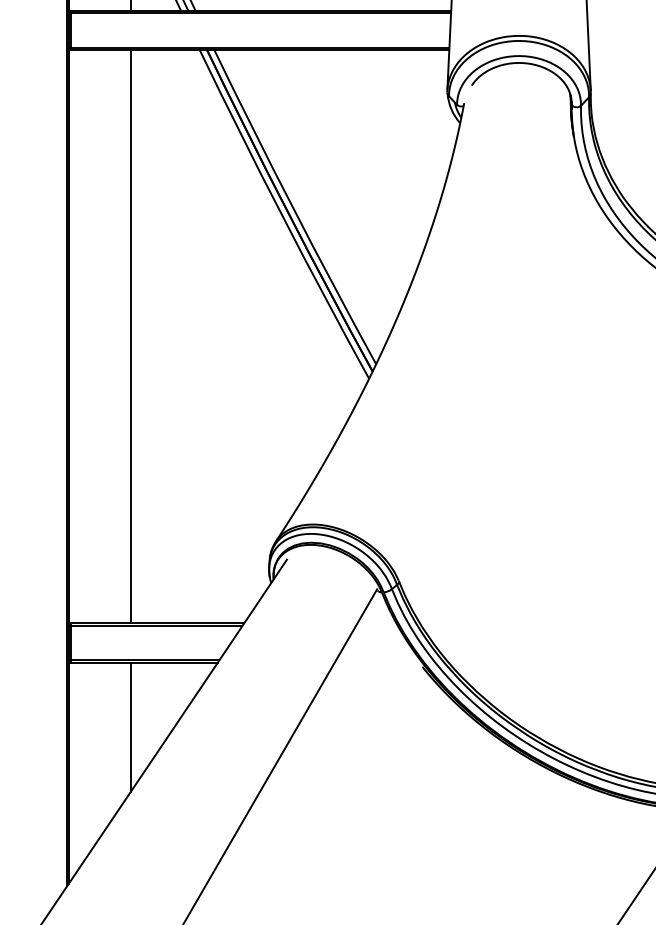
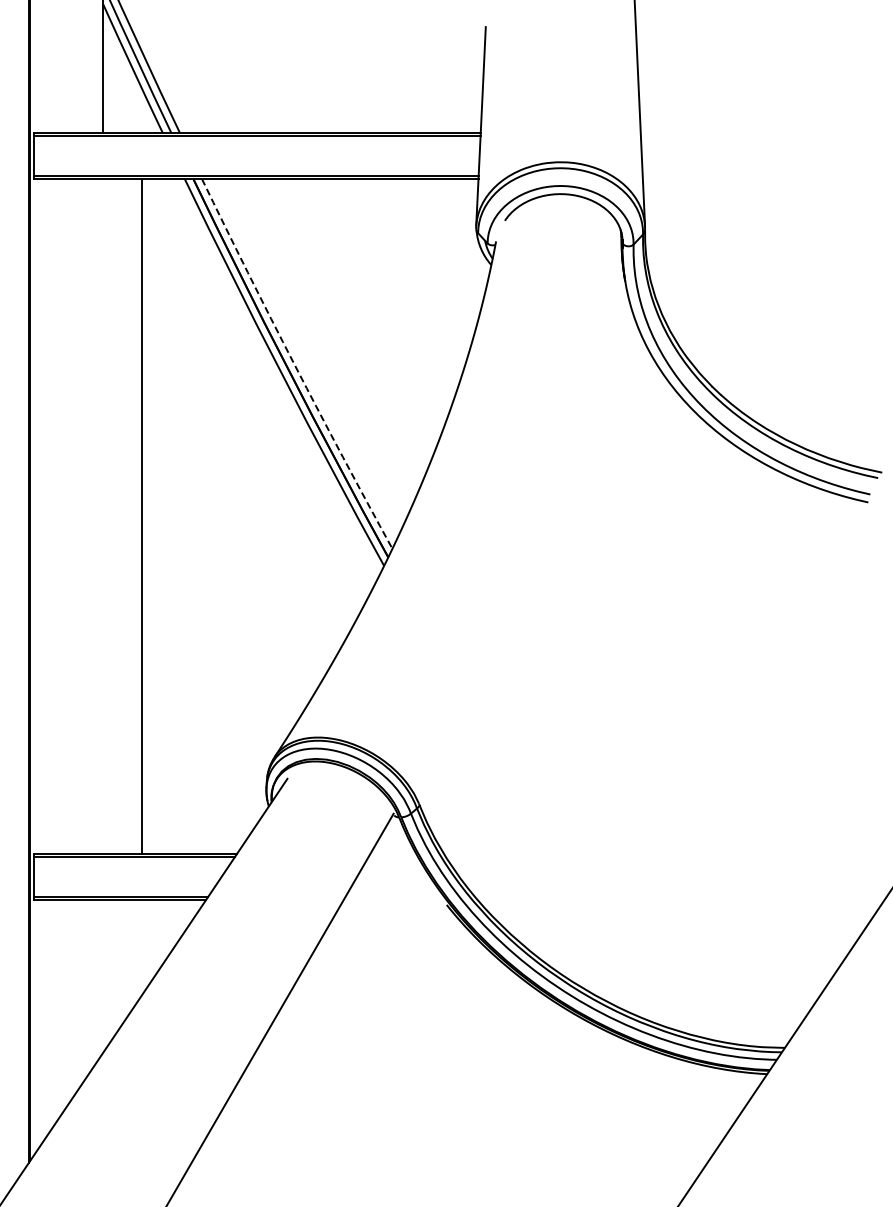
arc: (293, 208) -> (294, 365), solid -> dashed
line: (130, 336) -> (142, 516), moved
line: (130, 727) -> (103, 976), removed

